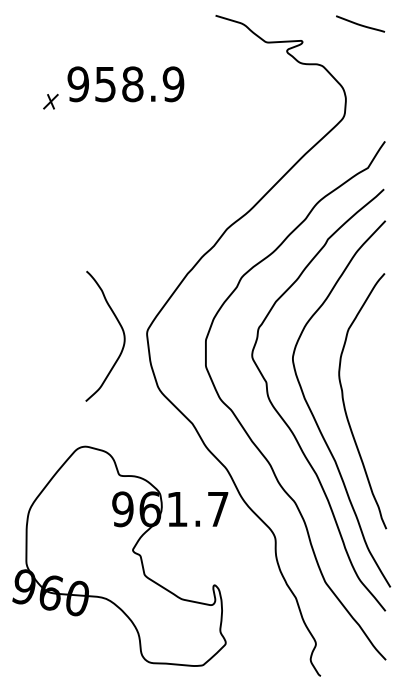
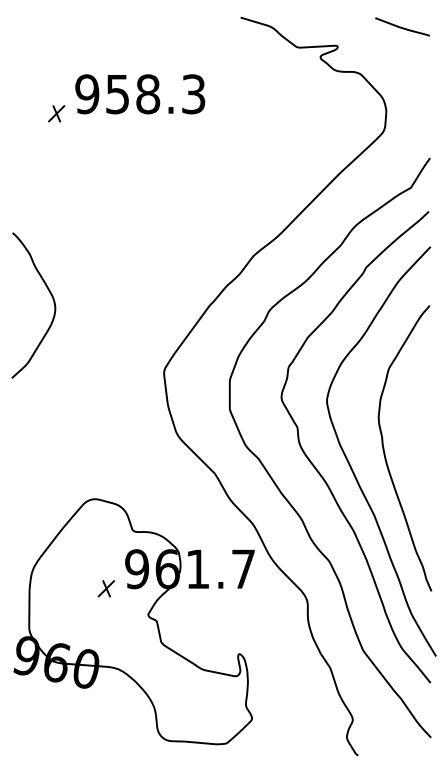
text: (173, 84) -> (193, 94), 958.9 -> 958.3
curve: (120, 327) -> (50, 295), moved
part: (95, 526) -> (106, 588), added

